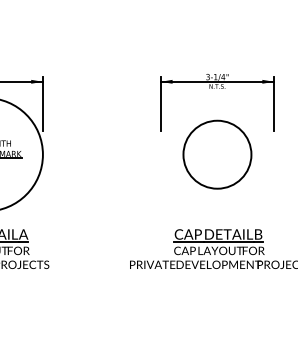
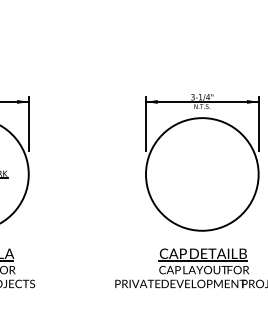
circle: (217, 154) -> (202, 174), size x1.67

